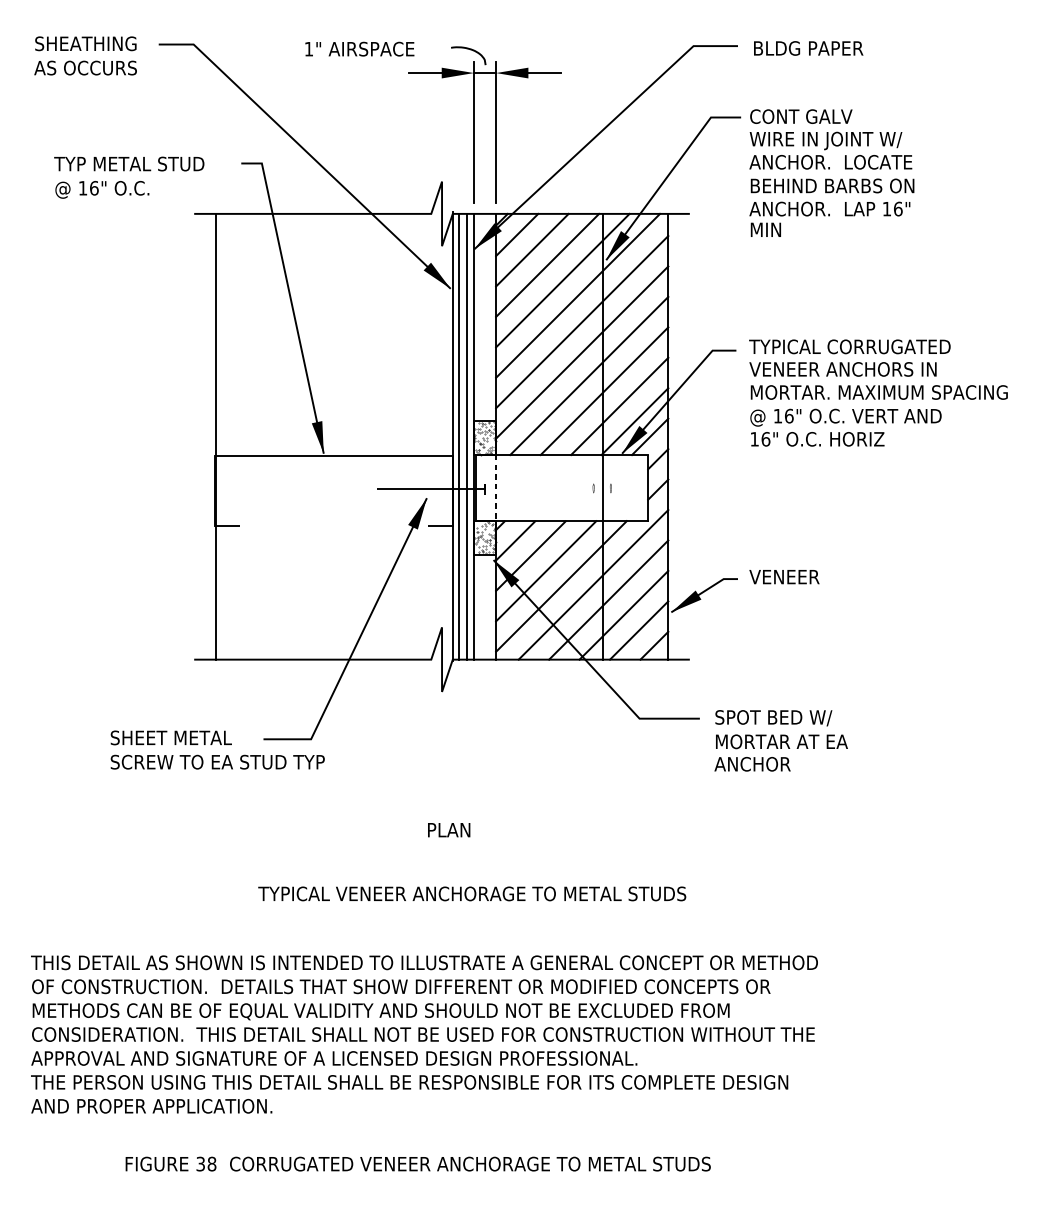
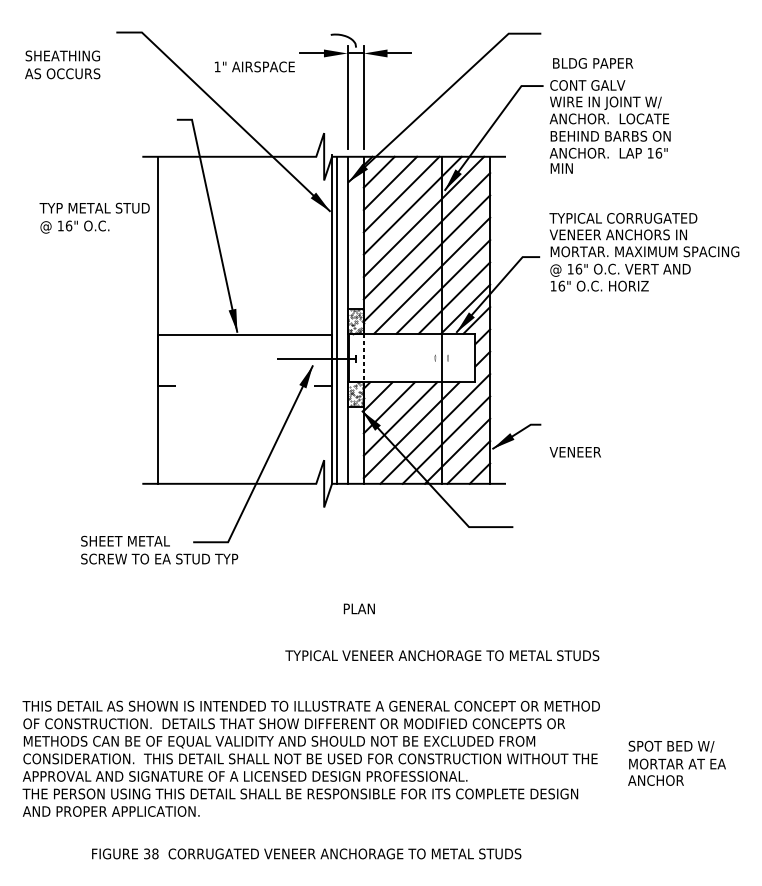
text: (359, 48) -> (254, 66), moved
text: (809, 48) -> (593, 63), moved
text: (85, 55) -> (62, 64), moved
text: (129, 176) -> (94, 217), moved
text: (878, 393) -> (644, 252), moved
line: (467, 435) -> (342, 319), removed
text: (783, 577) -> (574, 452), moved
text: (780, 739) -> (676, 762), moved
text: (447, 829) -> (358, 608), moved
text: (472, 893) -> (442, 655), moved

